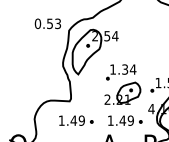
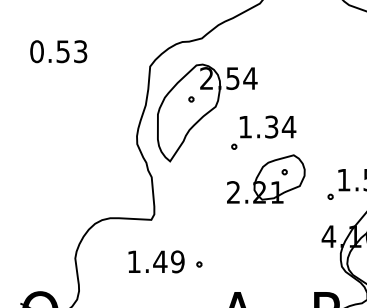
text: (47, 23) -> (57, 50), moved
part: (122, 84) -> (265, 159), moved
part: (125, 120) -> (272, 261), removed

